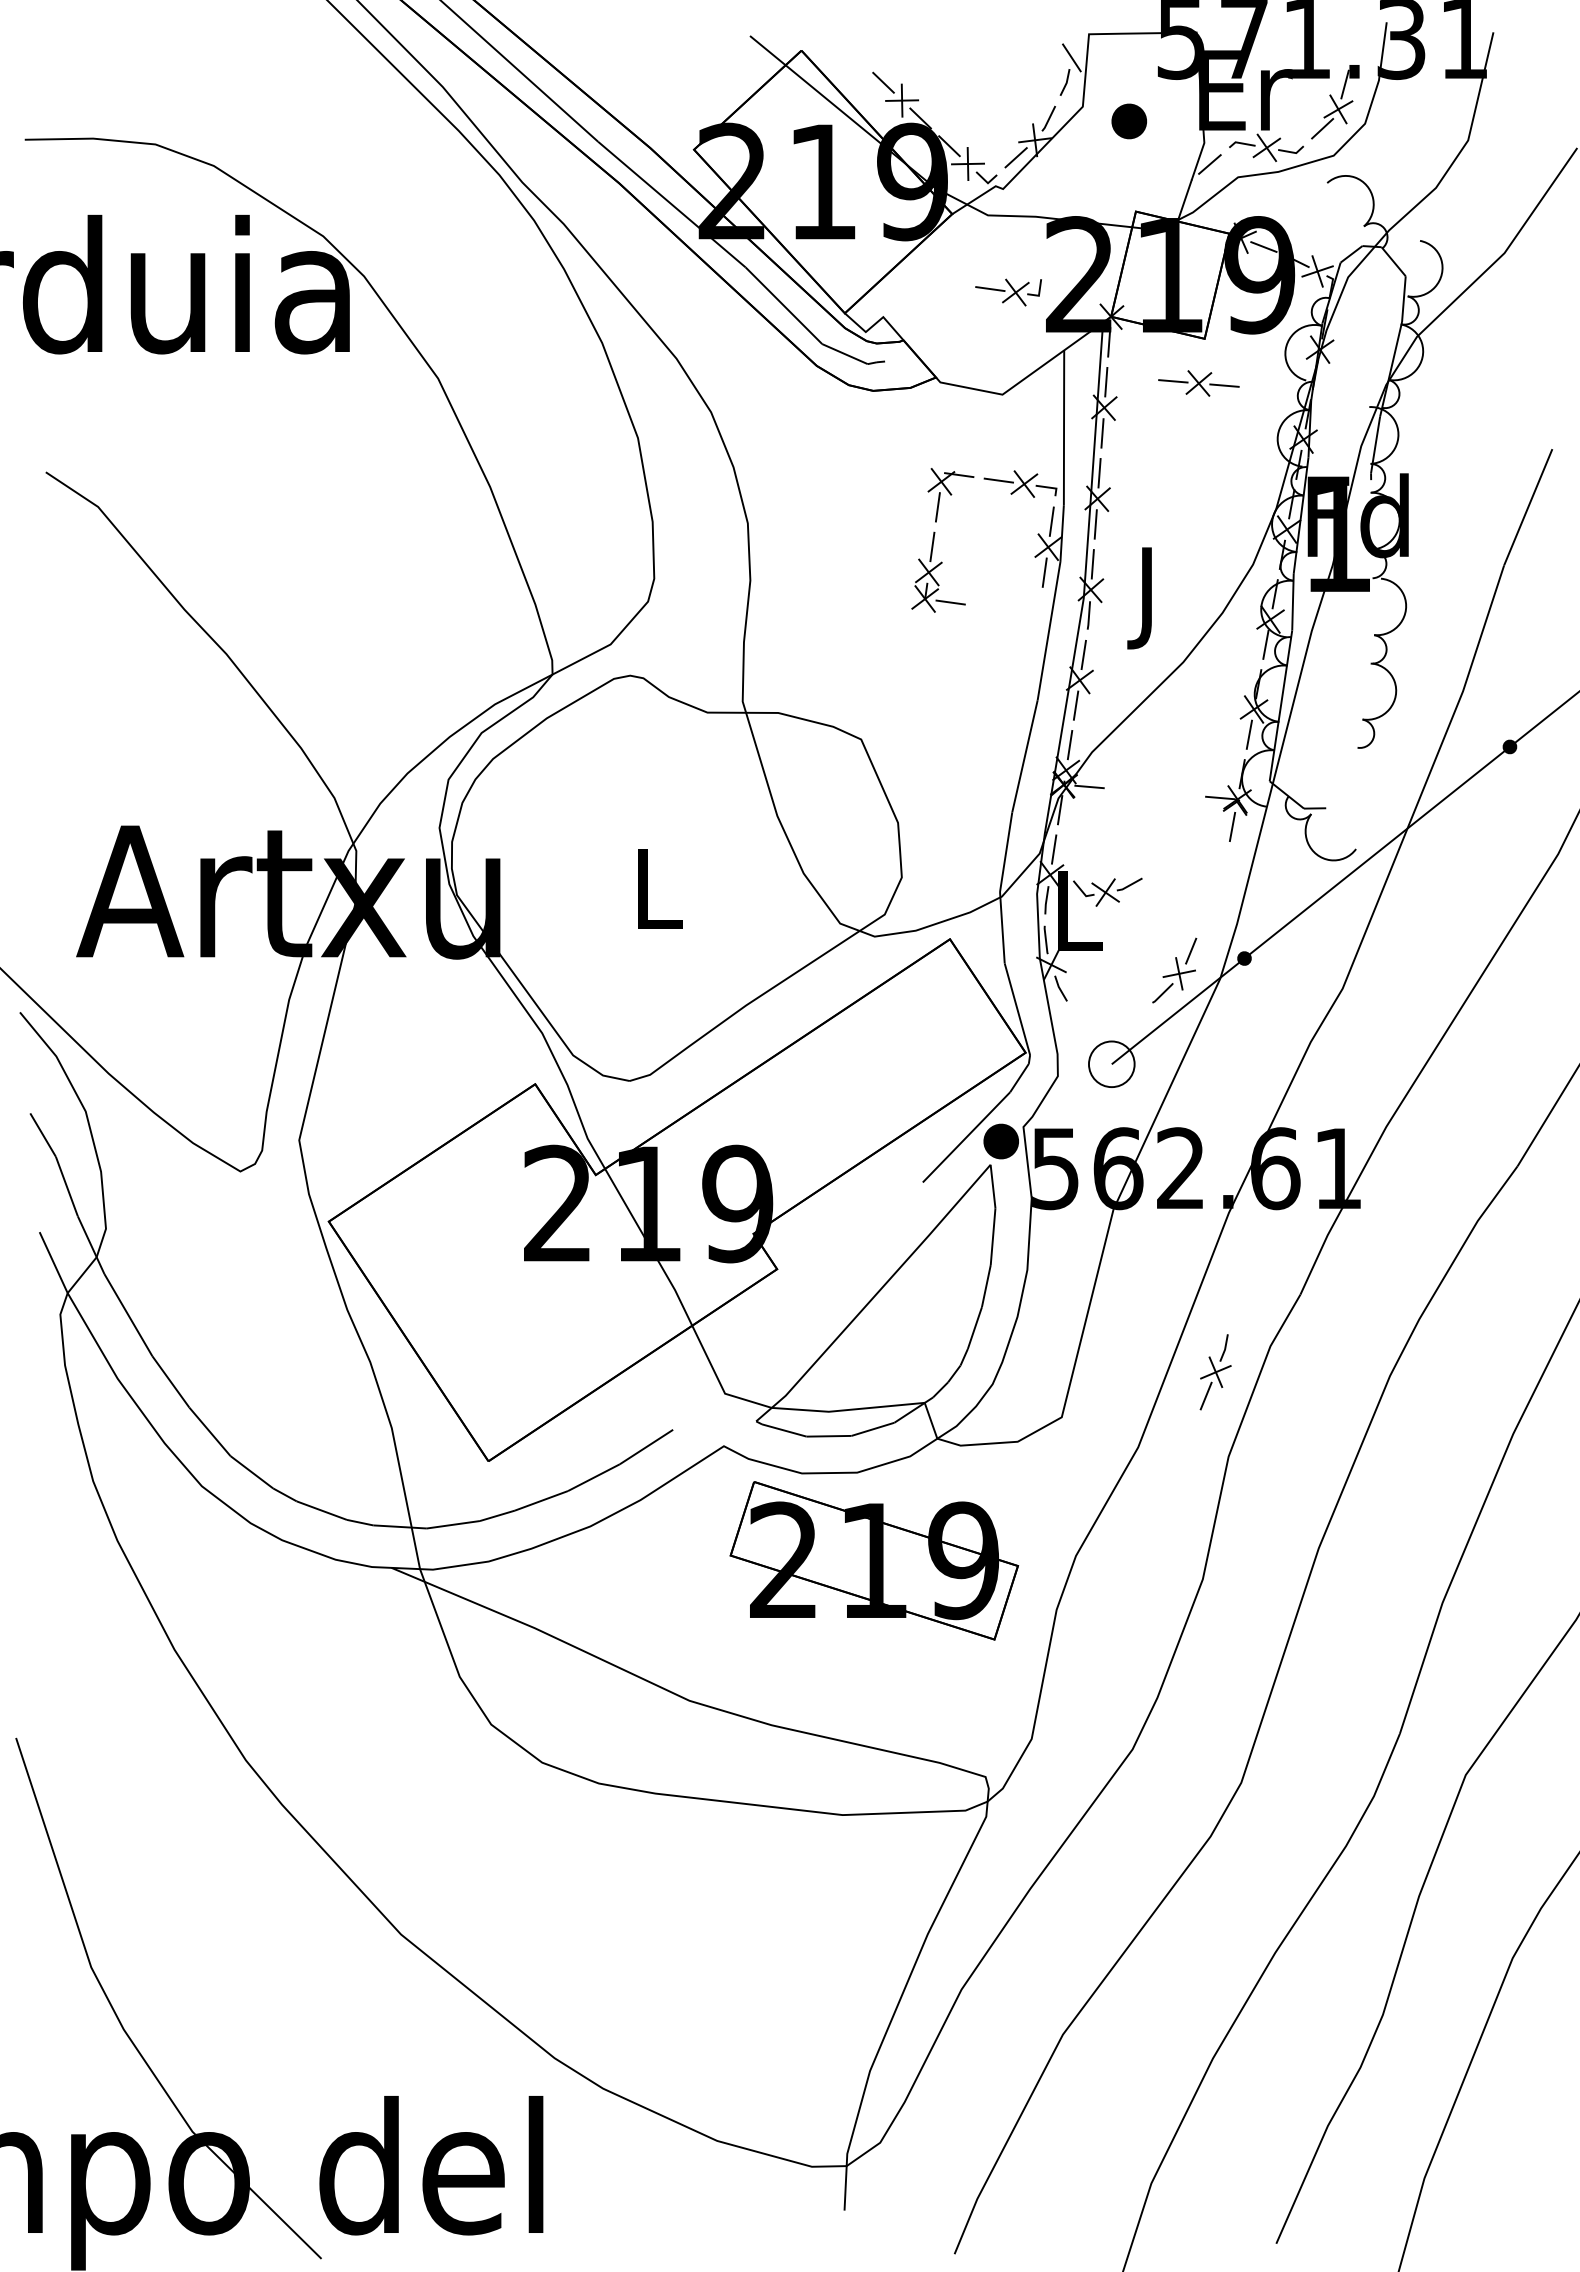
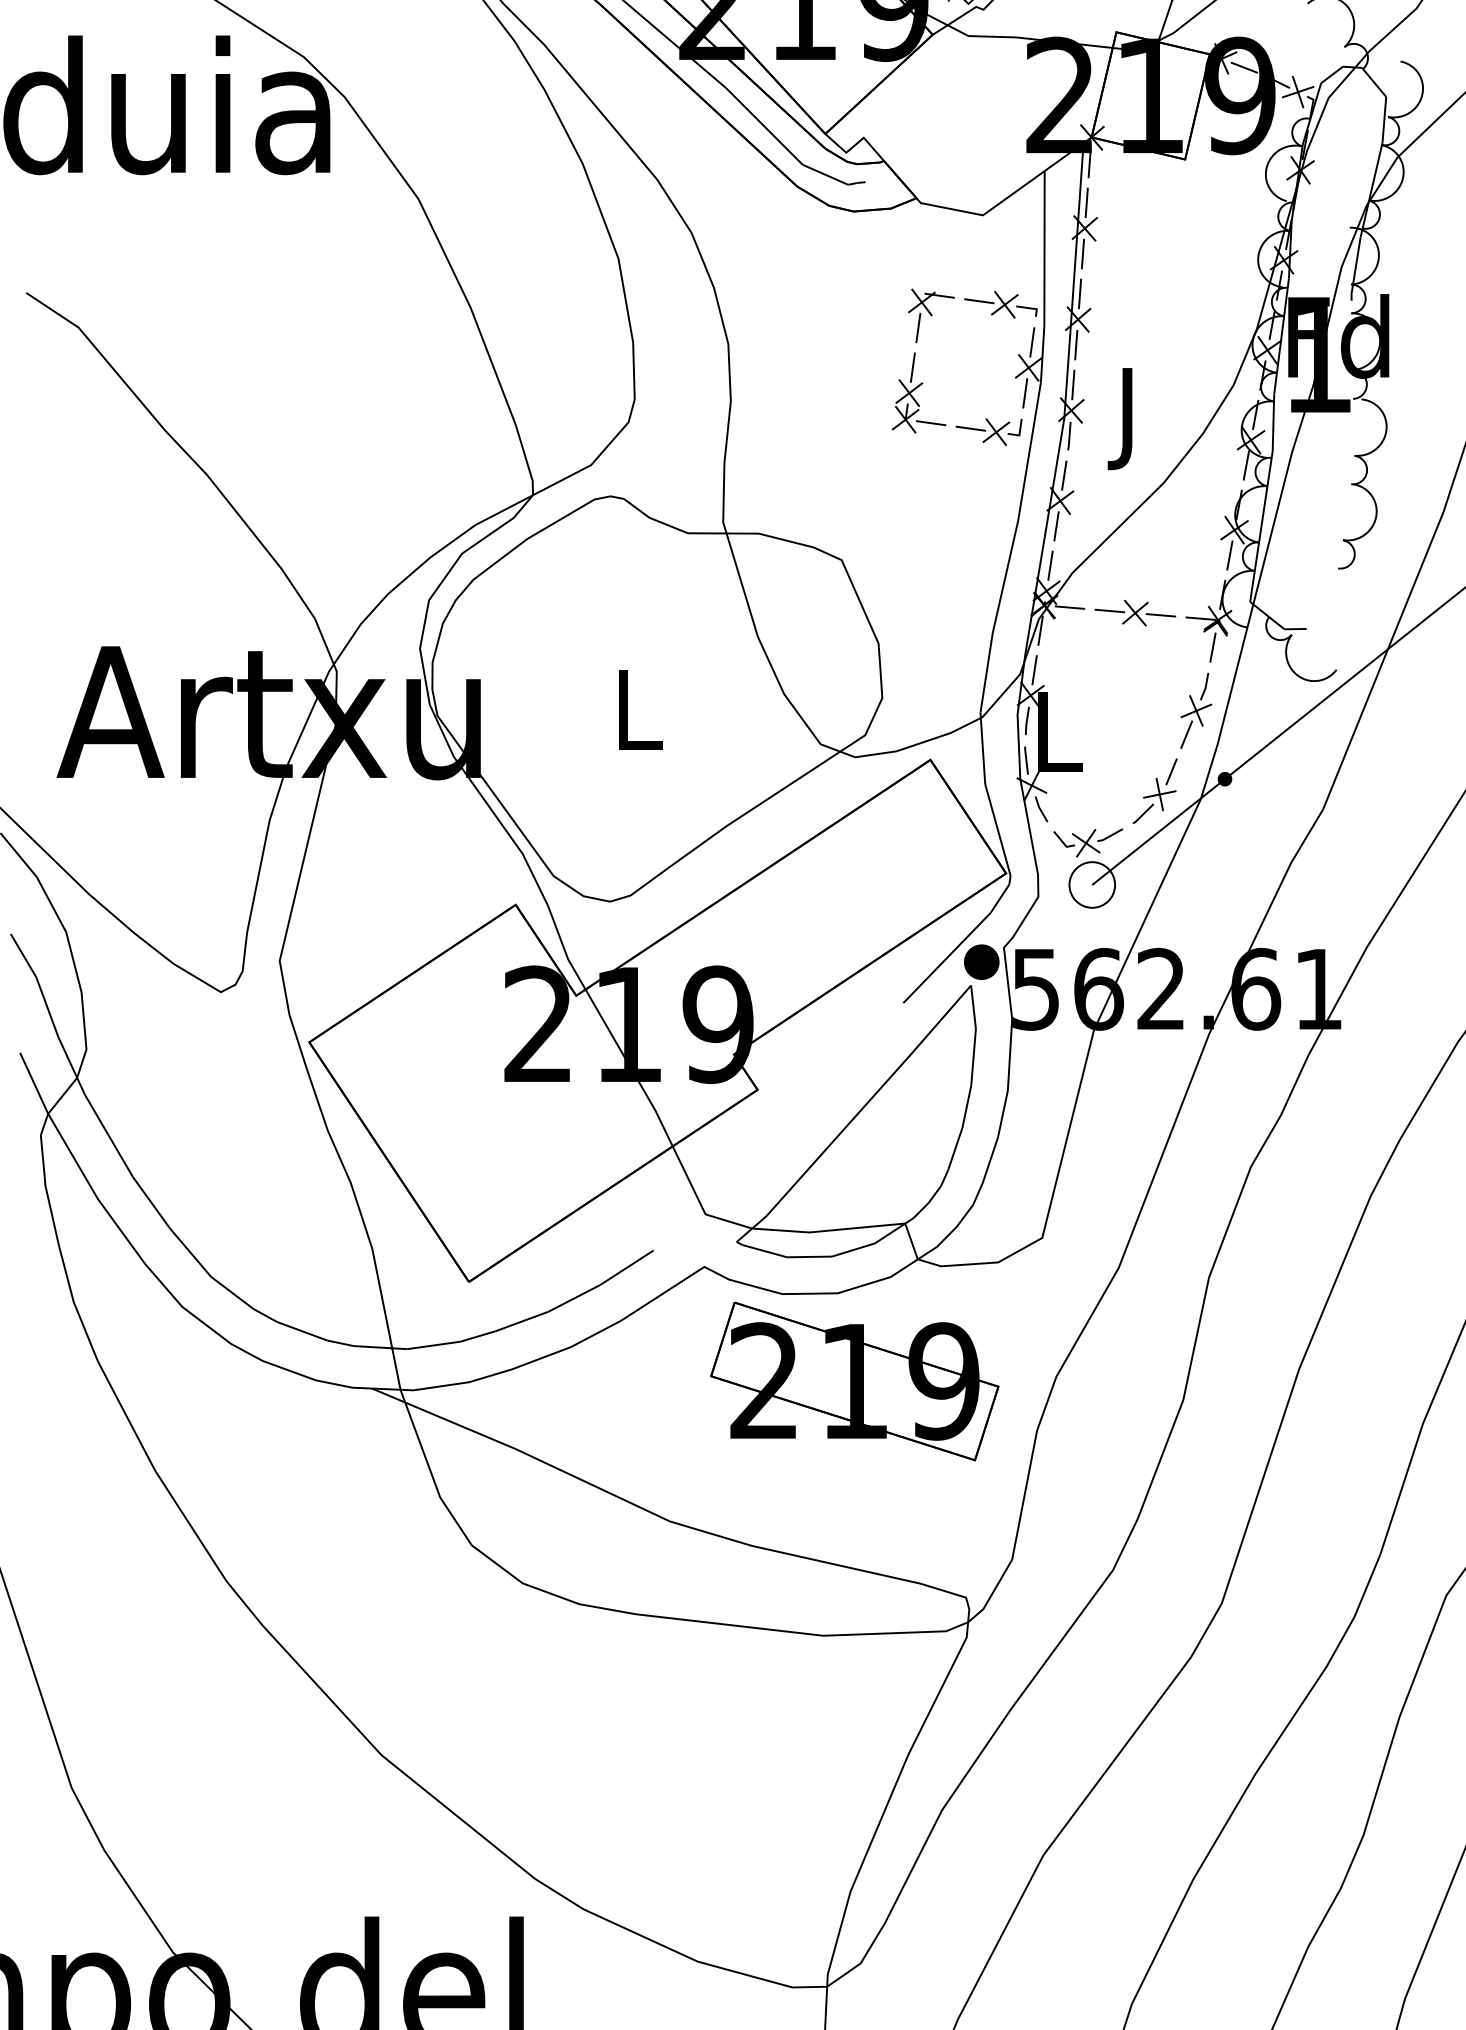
part: (1008, 292) -> (988, 432), moved
part: (1198, 383) -> (1134, 613), moved
part: (1107, 891) -> (1087, 842), moved
part: (1215, 1372) -> (1195, 711), moved

